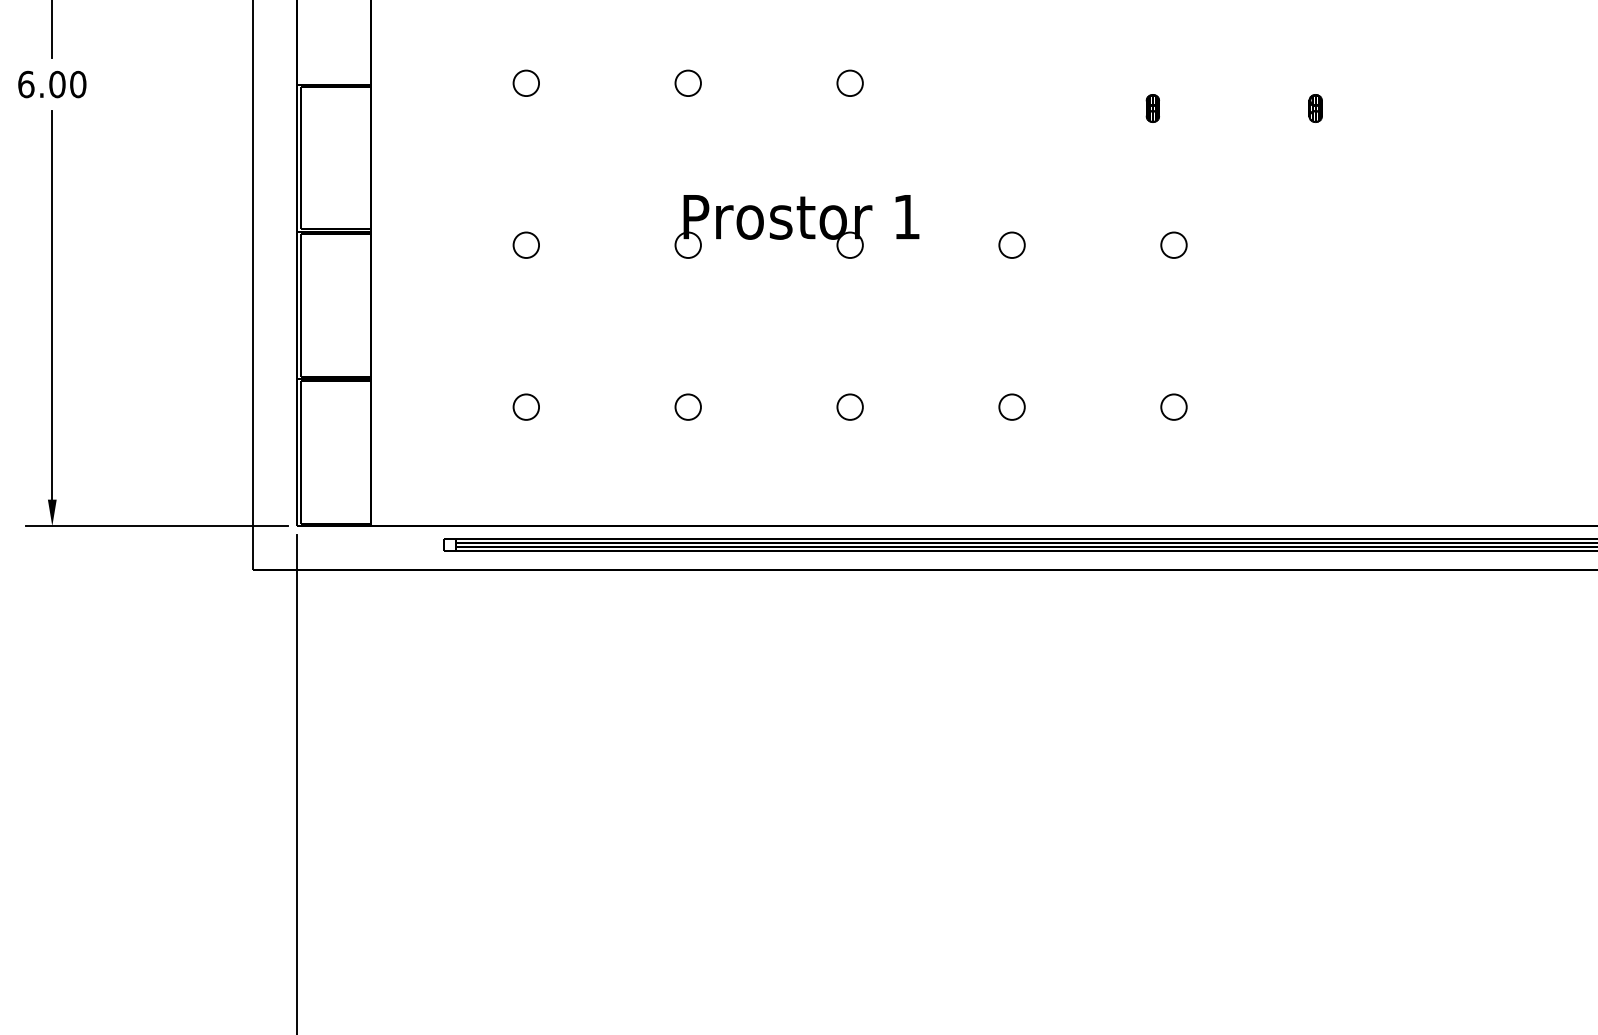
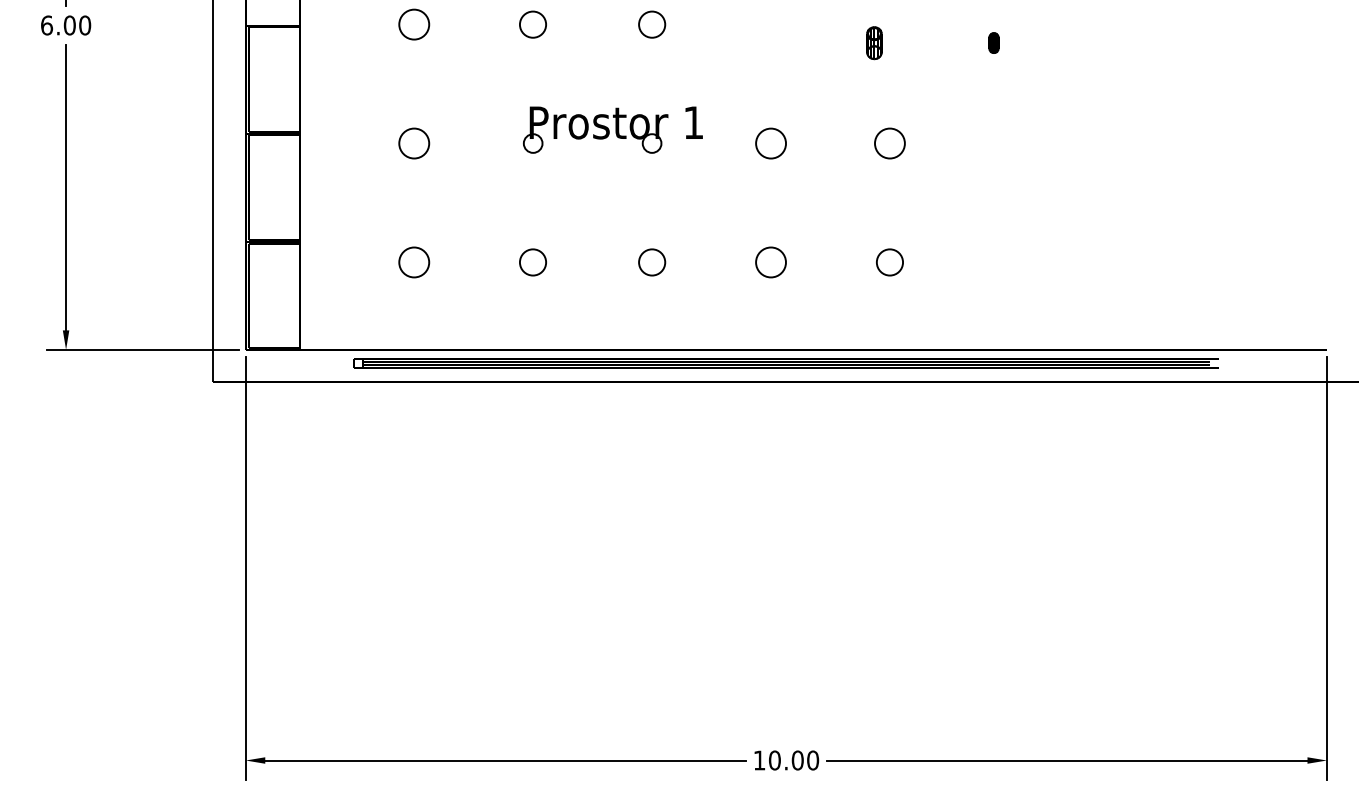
circle: (525, 83) -> (413, 24), size x1.6
circle: (688, 83) -> (533, 24), size x1.4
circle: (849, 83) -> (651, 24), size x1.4
part: (1152, 107) -> (874, 42), size x1.6
circle: (525, 245) -> (413, 143), size x1.6
circle: (1011, 245) -> (770, 143), size x1.6
circle: (1173, 245) -> (889, 143), size x1.6
circle: (525, 407) -> (413, 262), size x1.6
circle: (688, 407) -> (533, 262), size x1.4
circle: (849, 407) -> (651, 262), size x1.4
circle: (1011, 407) -> (770, 262), size x1.6
circle: (1173, 407) -> (889, 262), size x1.4

